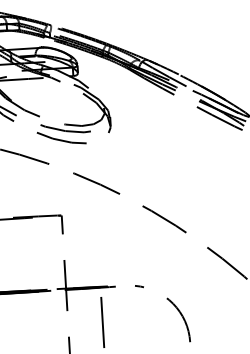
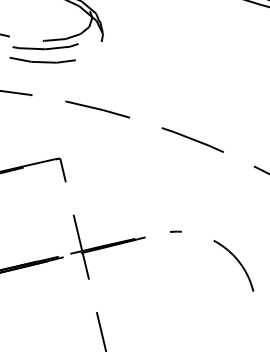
line: (102, 317) -> (135, 279), removed

